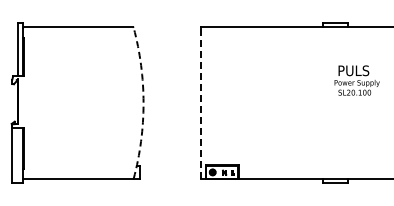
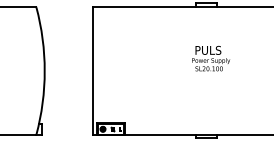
text: (356, 80) -> (210, 58), moved
arc: (143, 103) -> (44, 71), dashed -> solid
line: (200, 103) -> (92, 71), dashed -> solid

